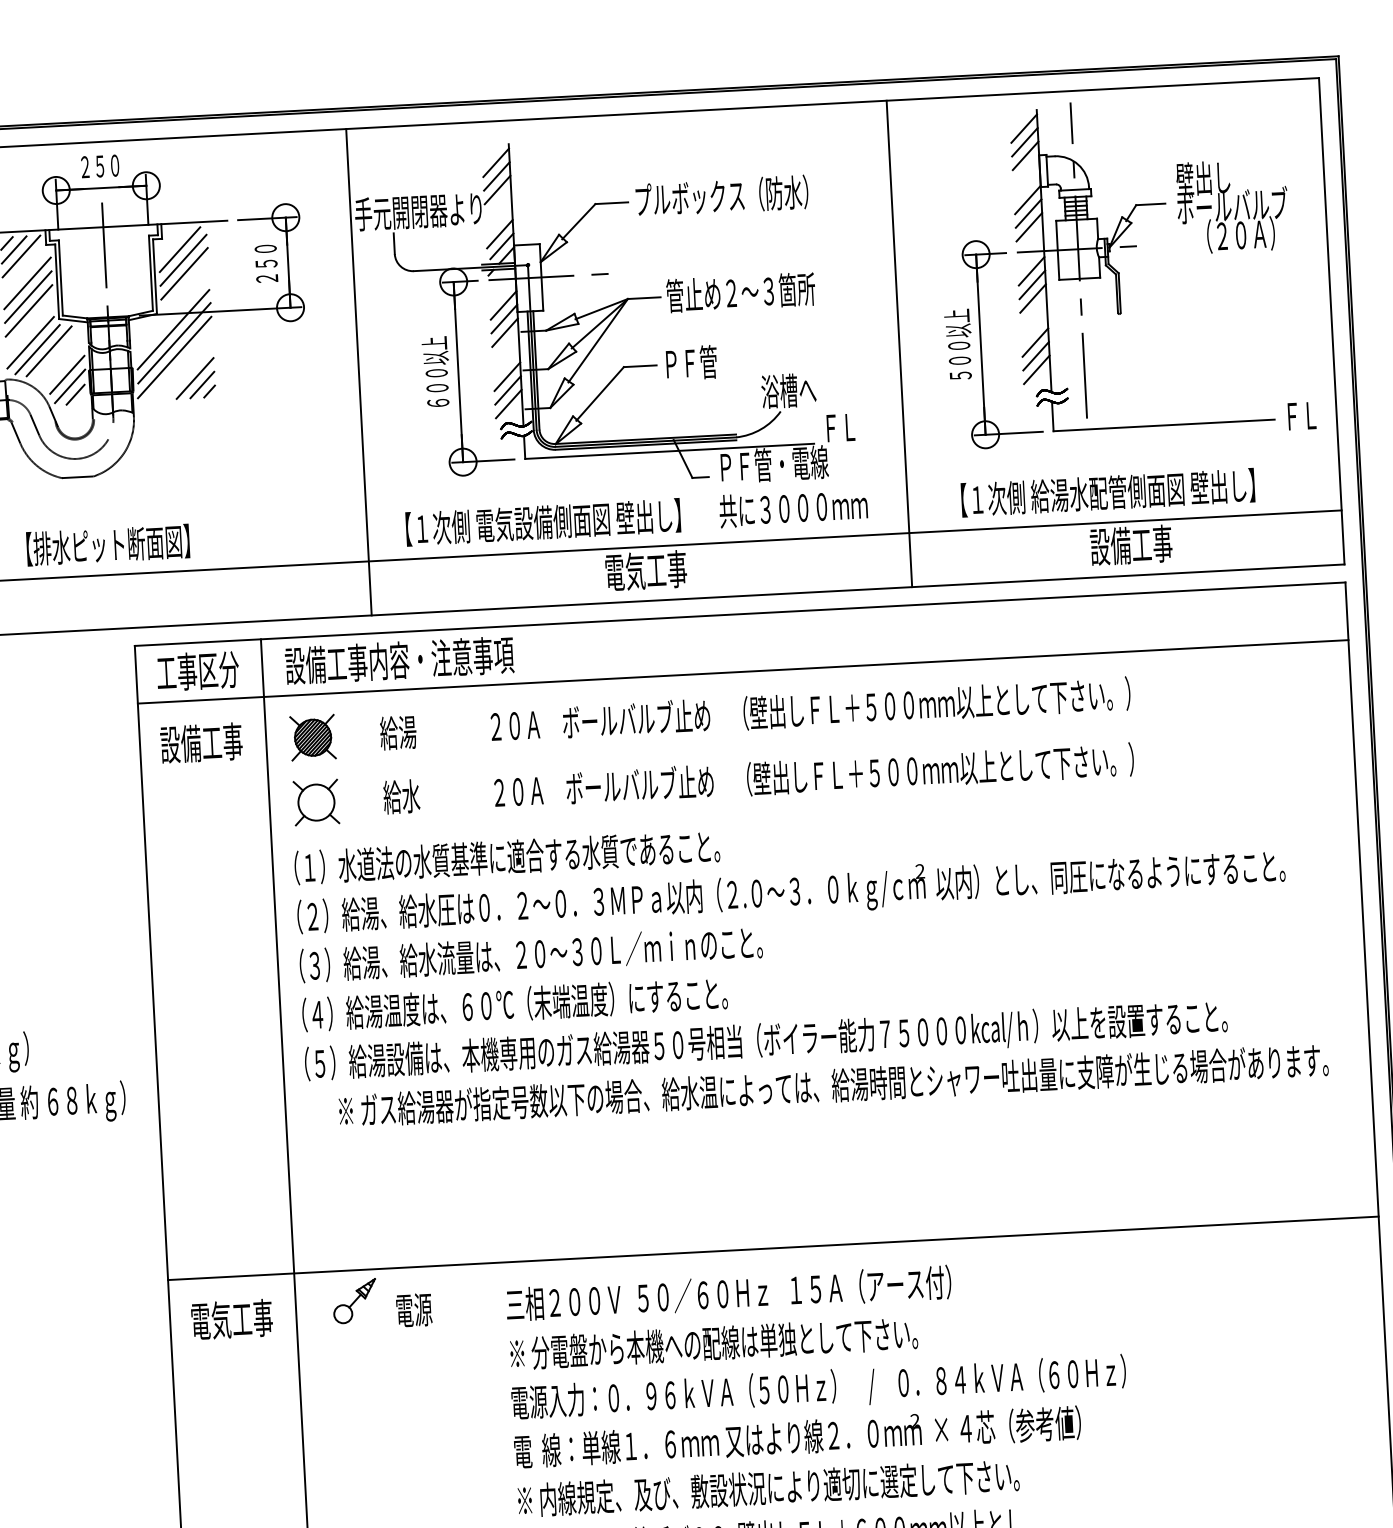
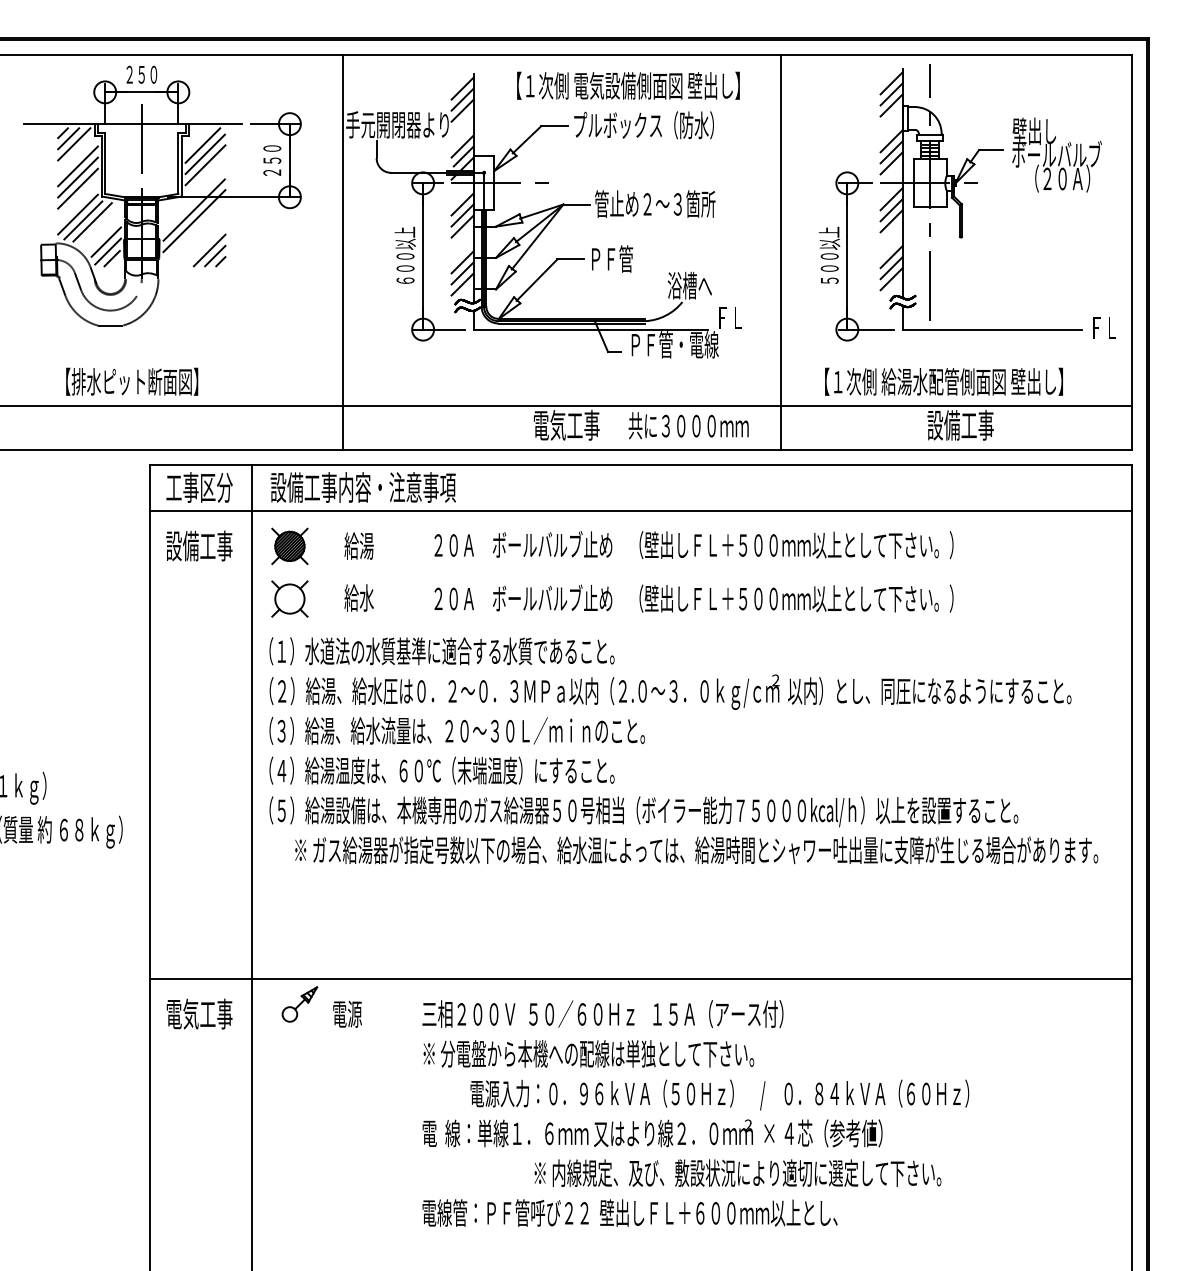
line: (174, 357) -> (193, 232), removed
text: (793, 507) -> (688, 425), moved
text: (543, 522) -> (628, 85), moved
text: (818, 1388) -> (719, 1094), moved
text: (768, 1487) -> (737, 1172), moved

